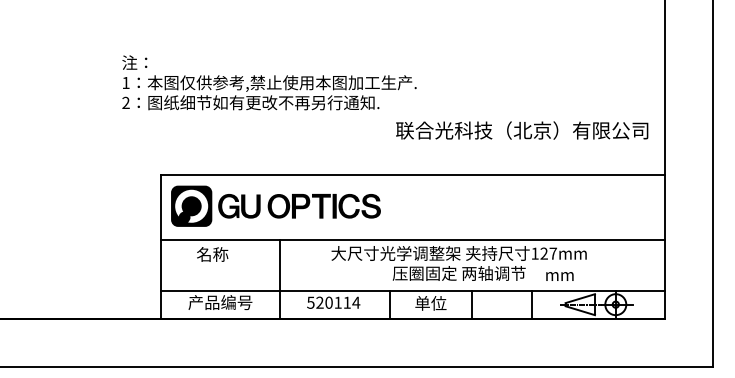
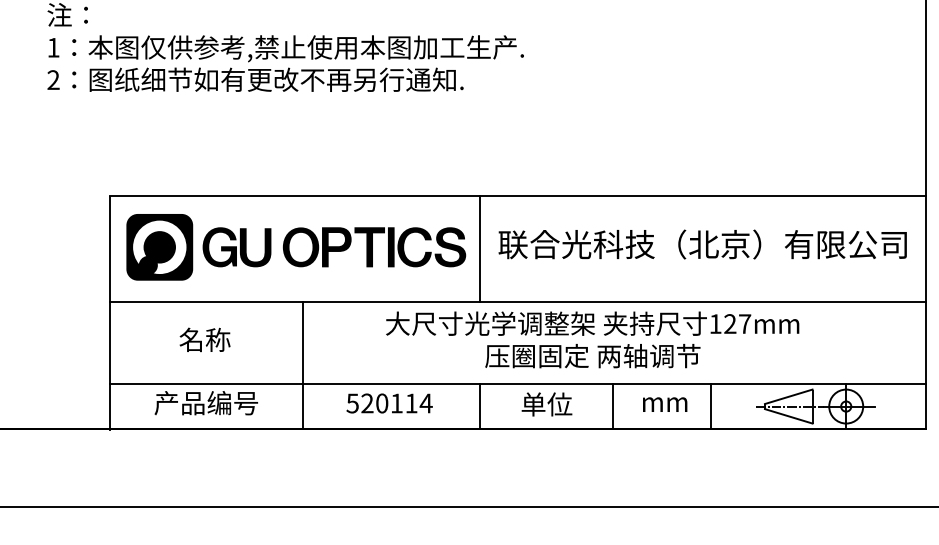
text: (522, 130) -> (703, 244), moved
line: (389, 206) -> (479, 247), added
text: (212, 254) -> (204, 339), moved
text: (559, 276) -> (664, 404), moved

